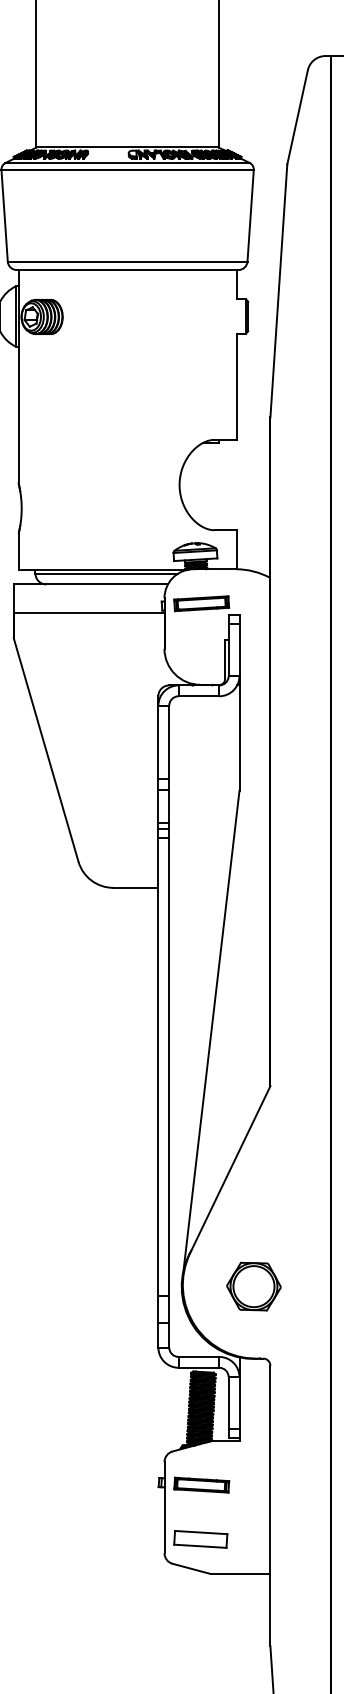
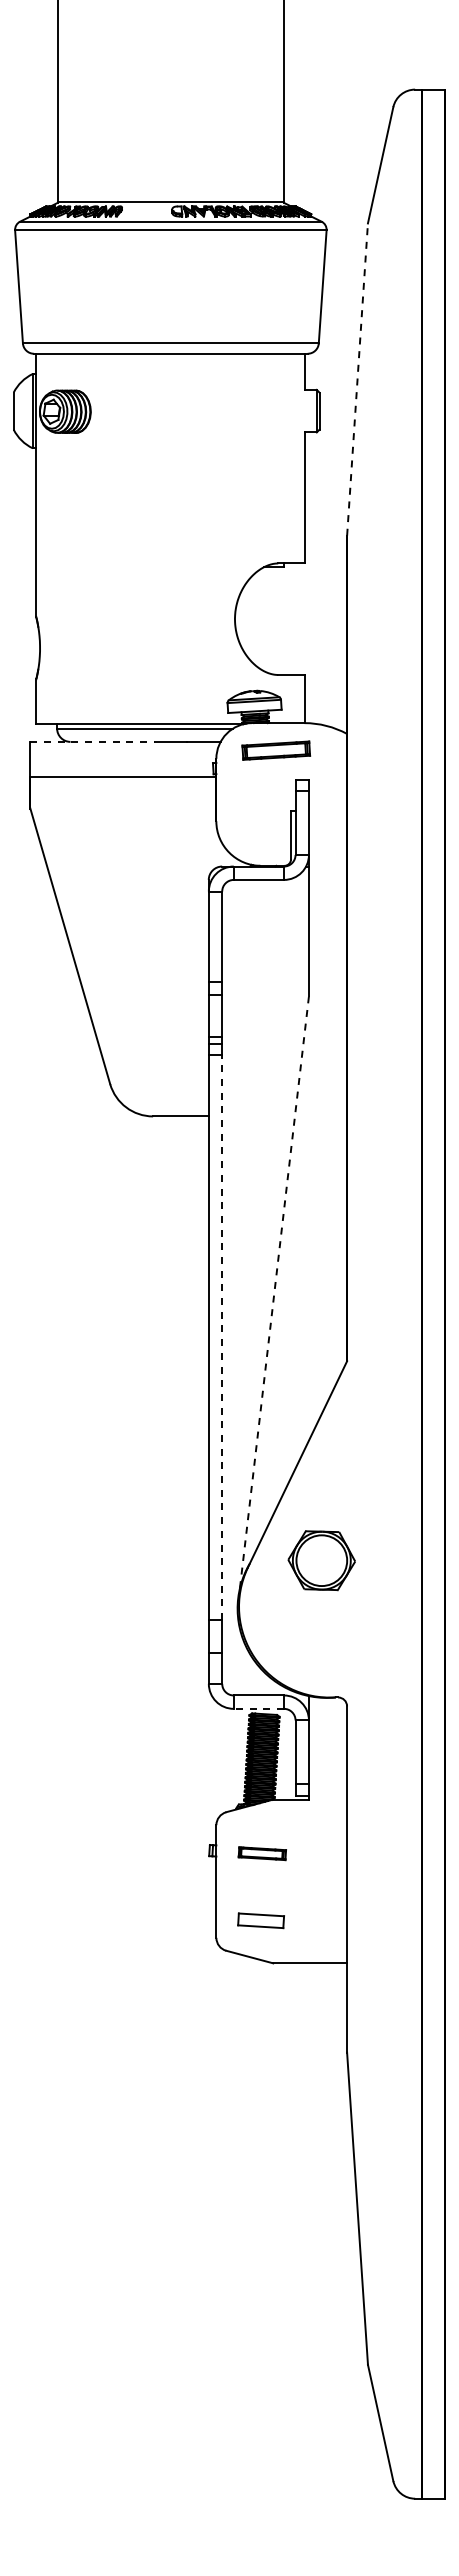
line: (278, 290) -> (357, 379), solid -> dashed
line: (64, 584) -> (92, 741), solid -> dashed
part: (201, 603) -> (276, 750), moved
line: (211, 1030) -> (274, 1292), solid -> dashed
line: (169, 1066) -> (222, 1337), solid -> dashed
part: (253, 1286) -> (321, 1560), moved
line: (198, 1367) -> (258, 1708), solid -> dashed
part: (201, 1484) -> (262, 1853), size x0.7
part: (200, 1539) -> (260, 1920), size x0.7

